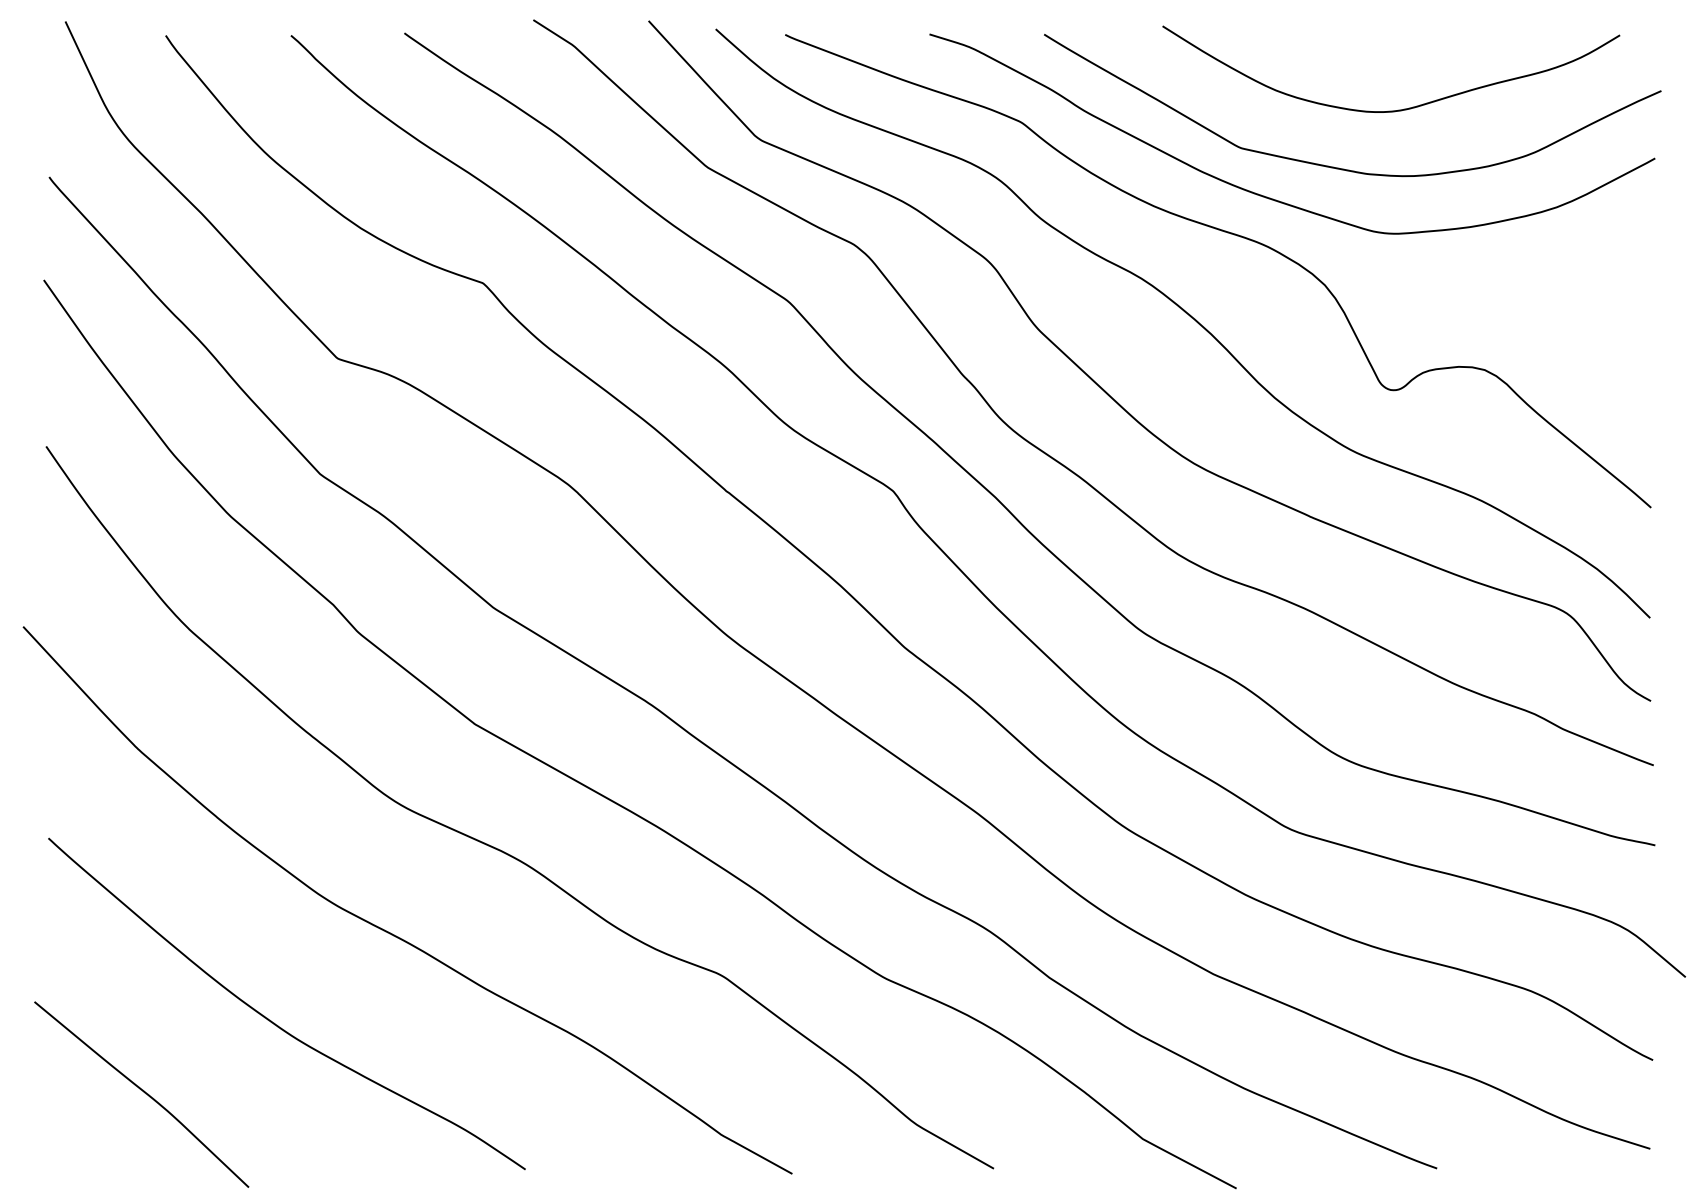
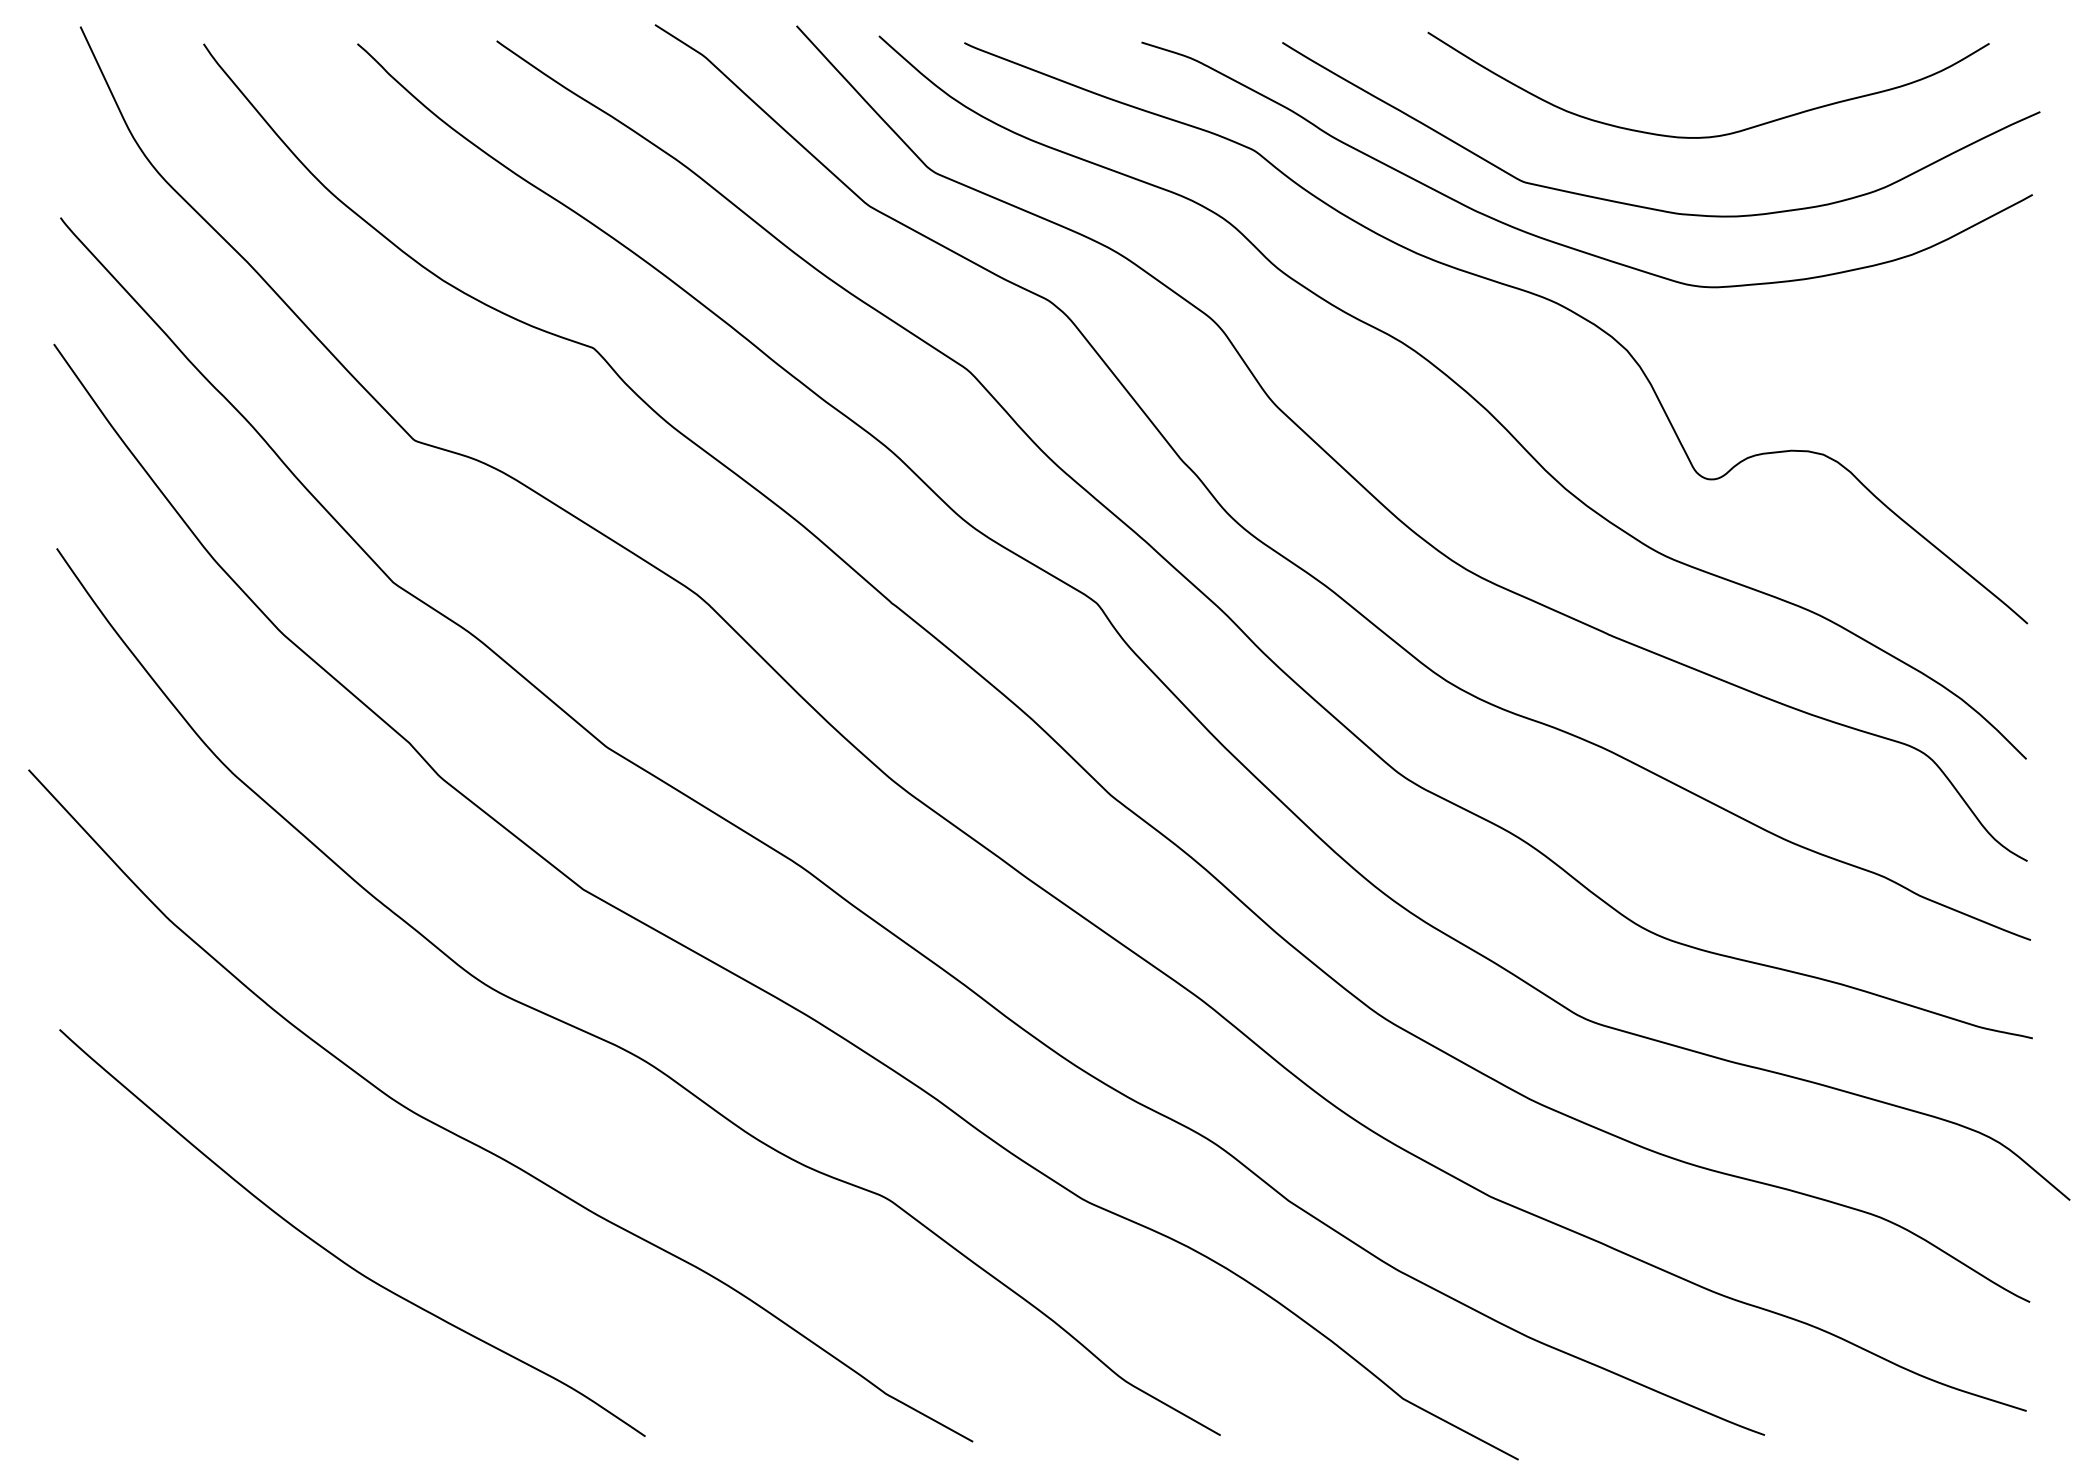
curve: (143, 1092) -> (176, 1341), removed

